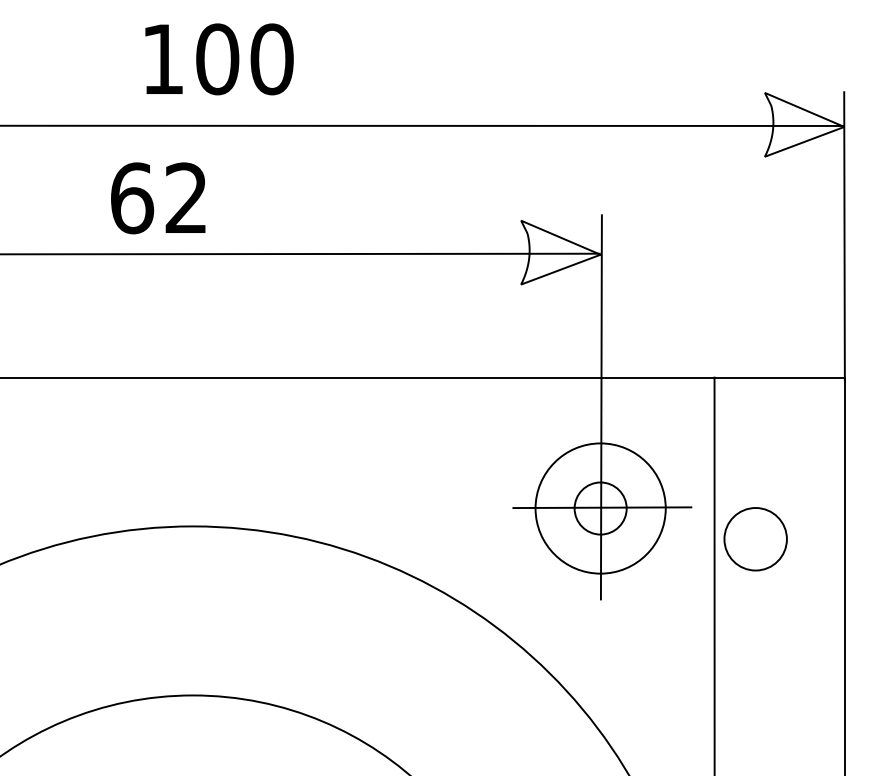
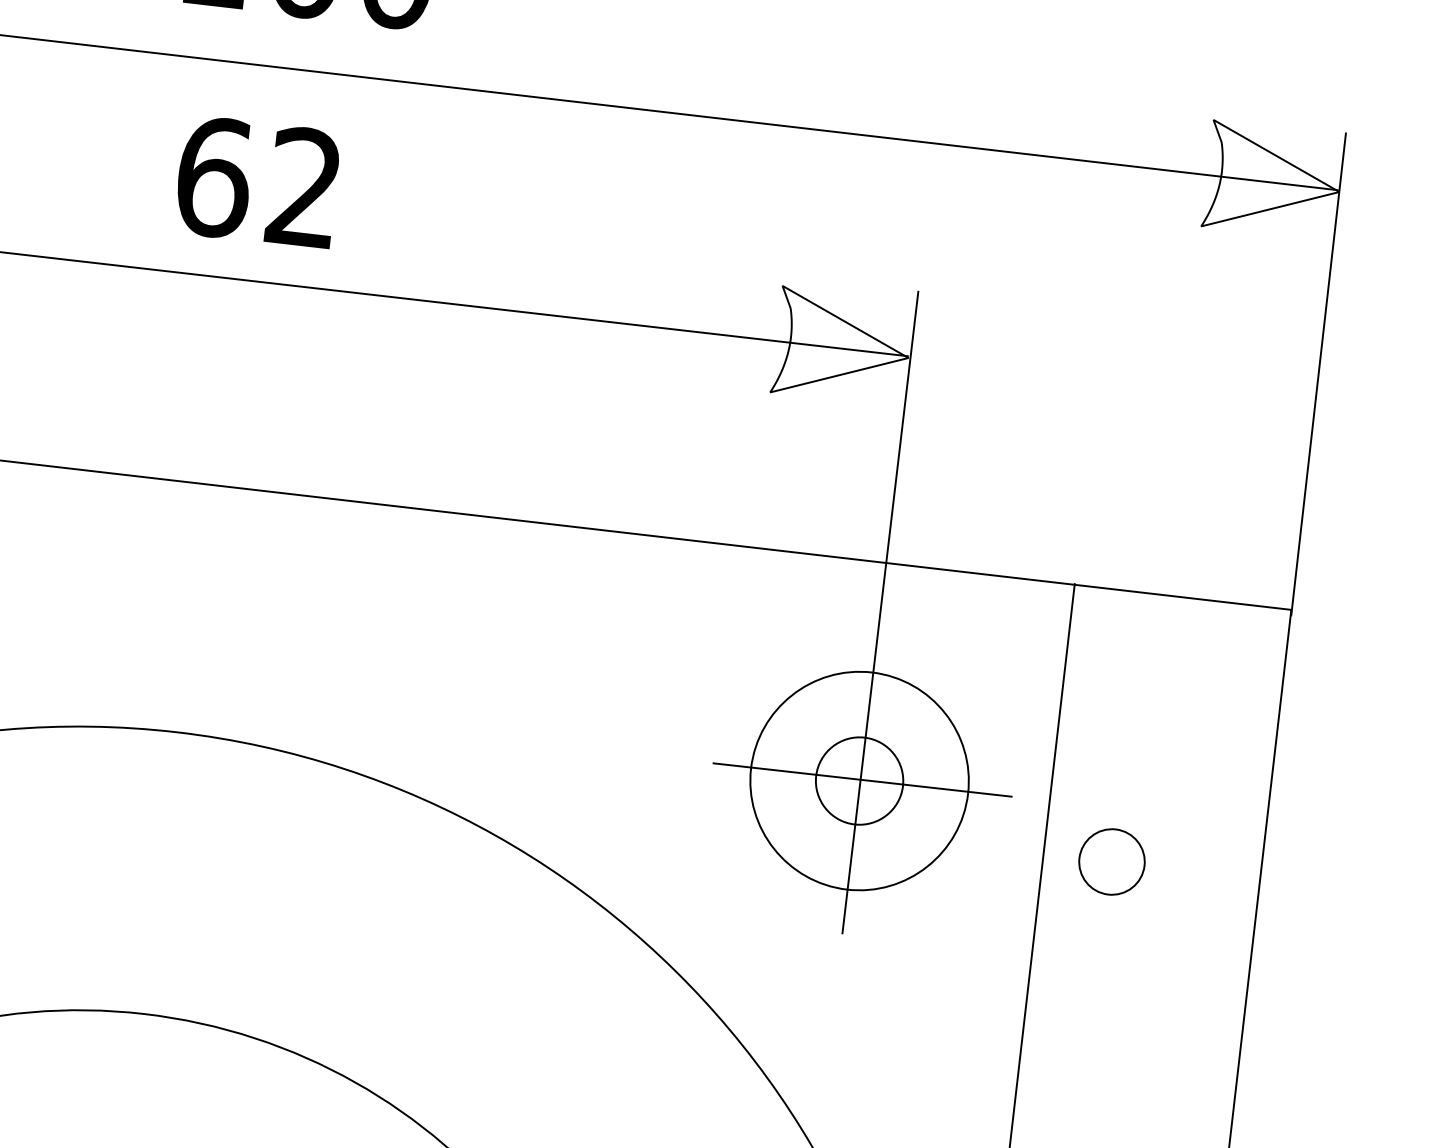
text: (158, 198) -> (257, 182), moved
part: (755, 538) -> (1111, 860), size x0.62

